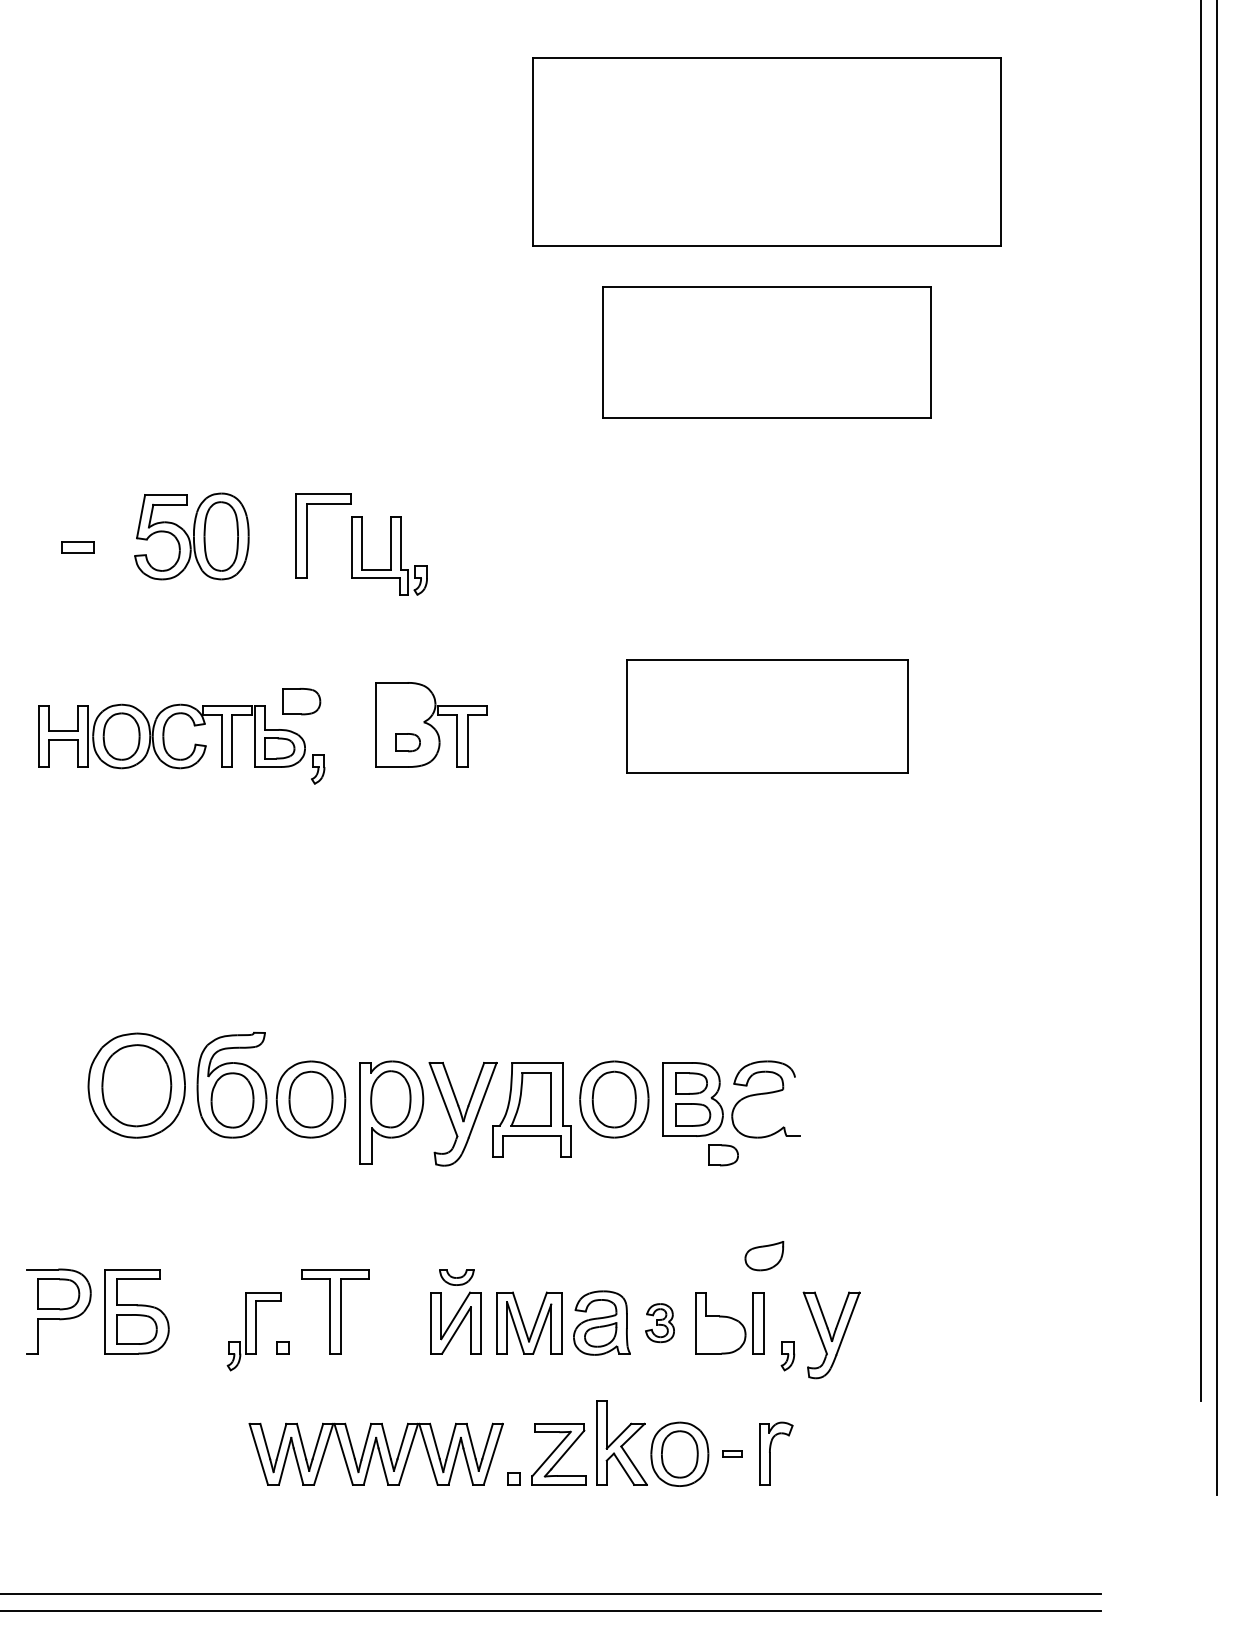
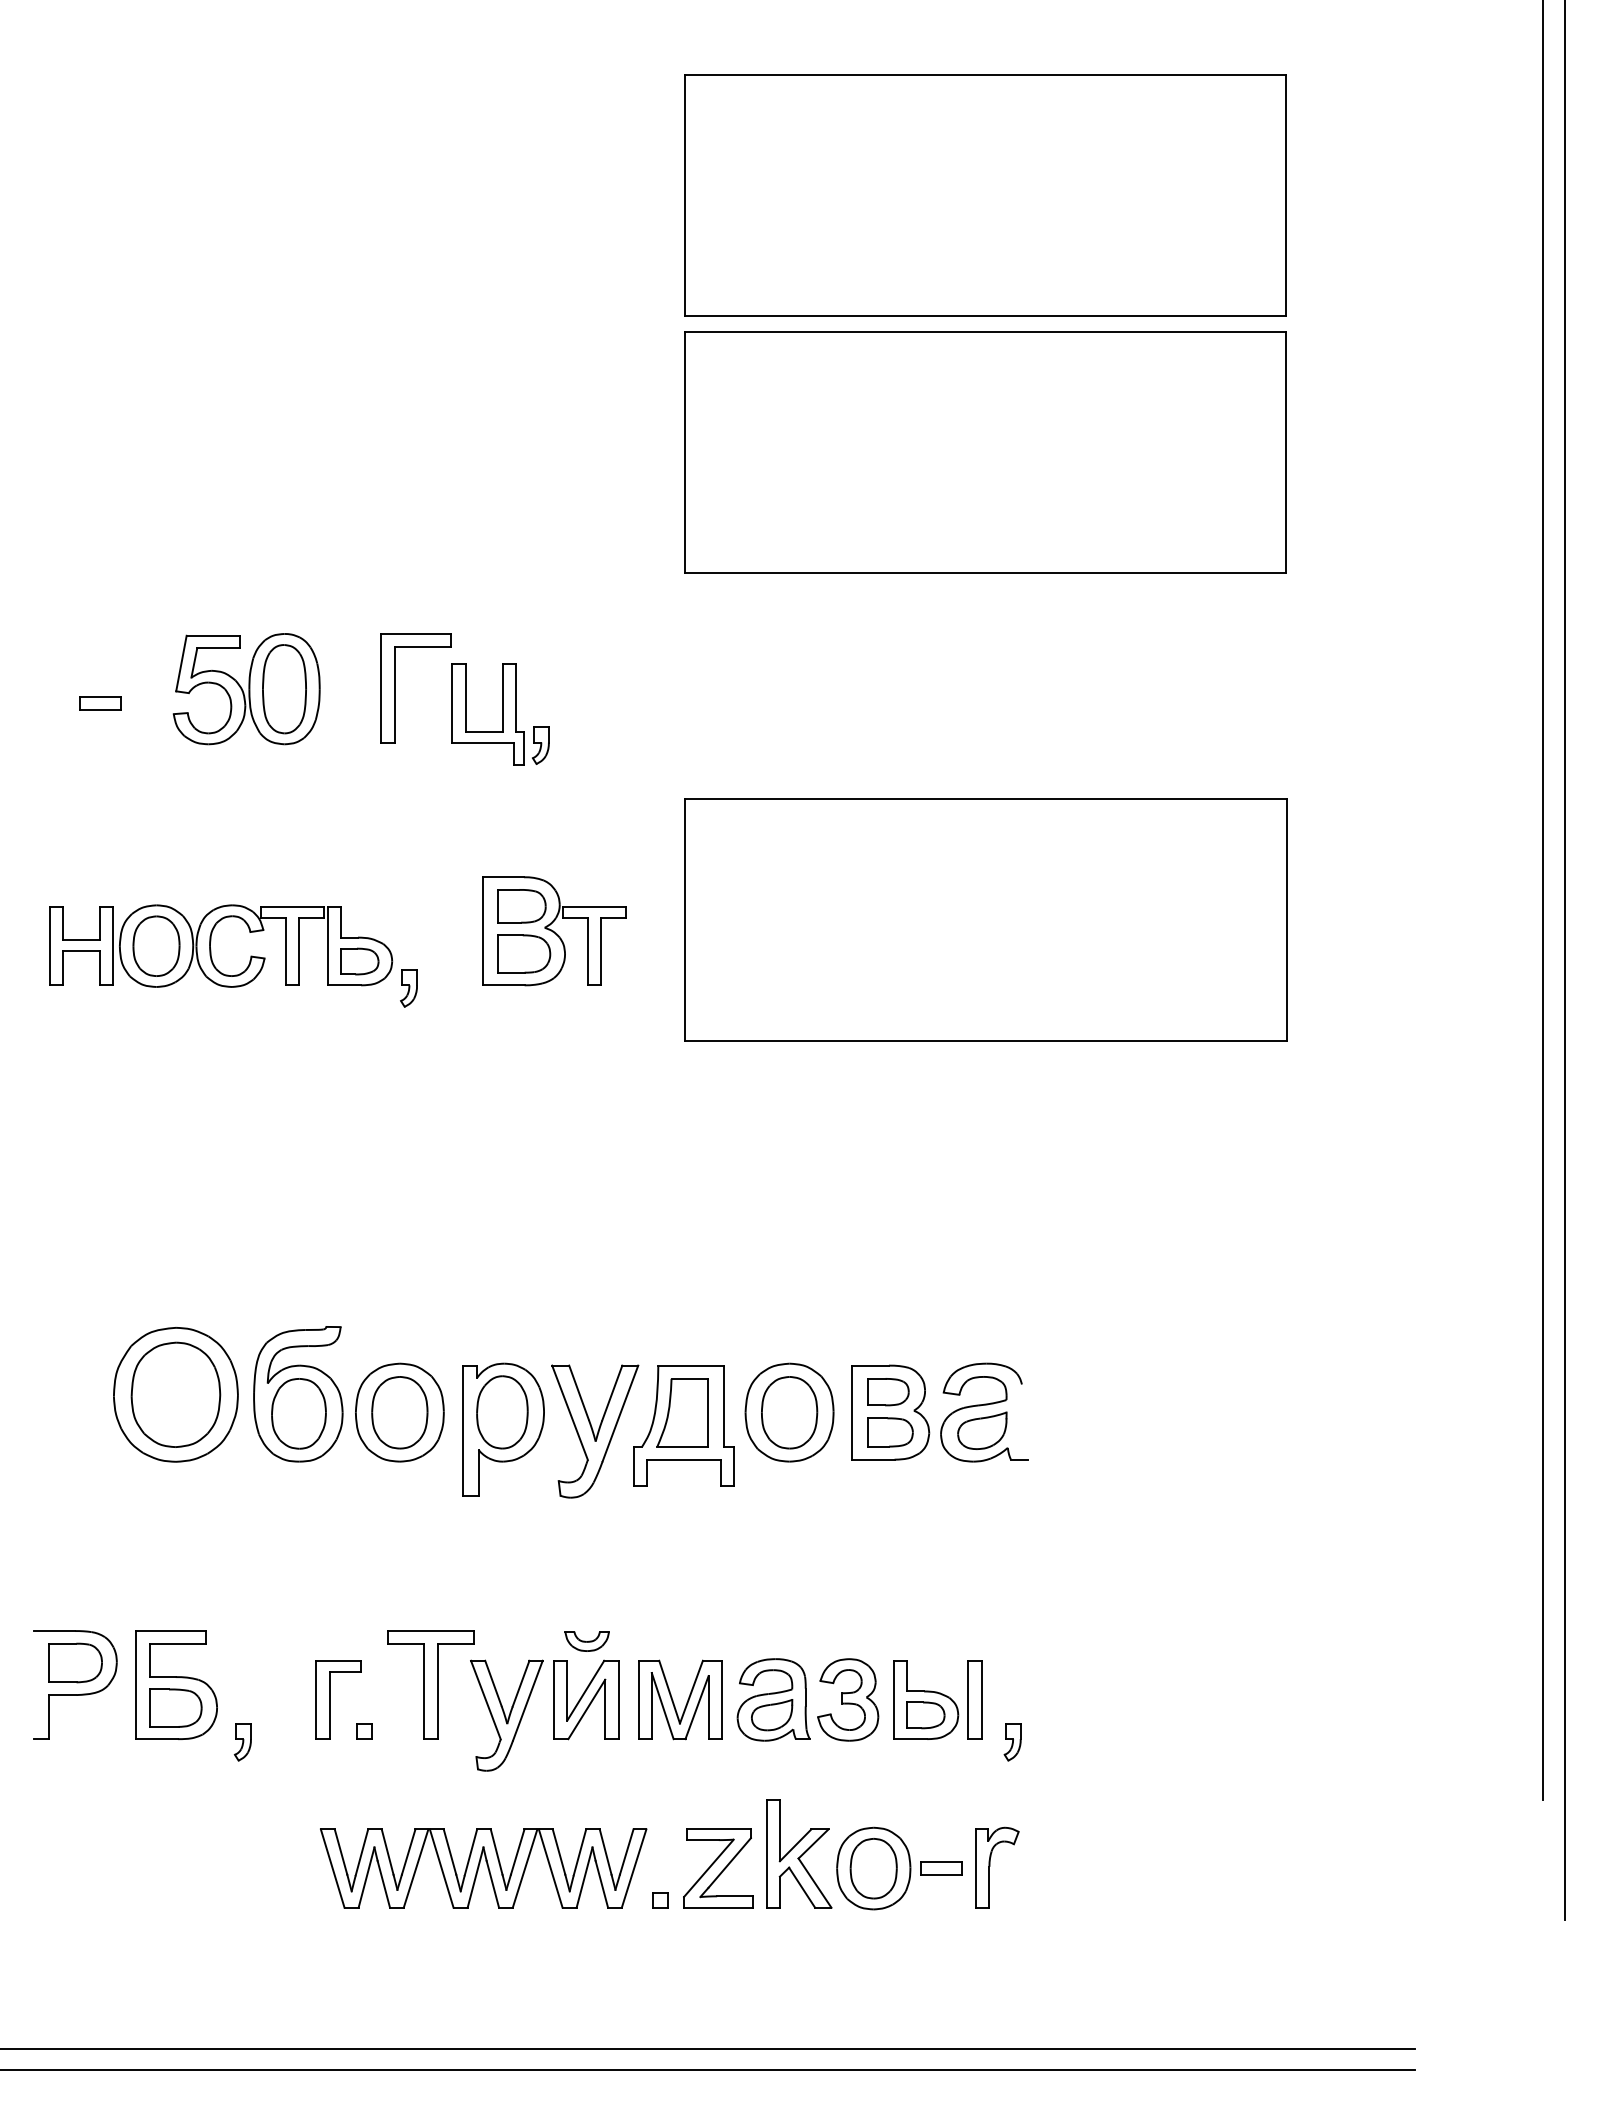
part: (766, 352) -> (985, 452), size x1.43
part: (301, 701) -> (521, 906), moved
part: (766, 715) -> (985, 919), size x1.67
part: (408, 742) -> (524, 953), size x1.67
part: (723, 1155) -> (925, 1715), moved
part: (764, 1255) -> (982, 1430), moved
part: (660, 1322) -> (848, 1699), size x1.67
part: (831, 1335) -> (506, 1715), moved
part: (233, 1356) -> (242, 1742), moved
part: (732, 1454) -> (941, 1868), size x1.67

